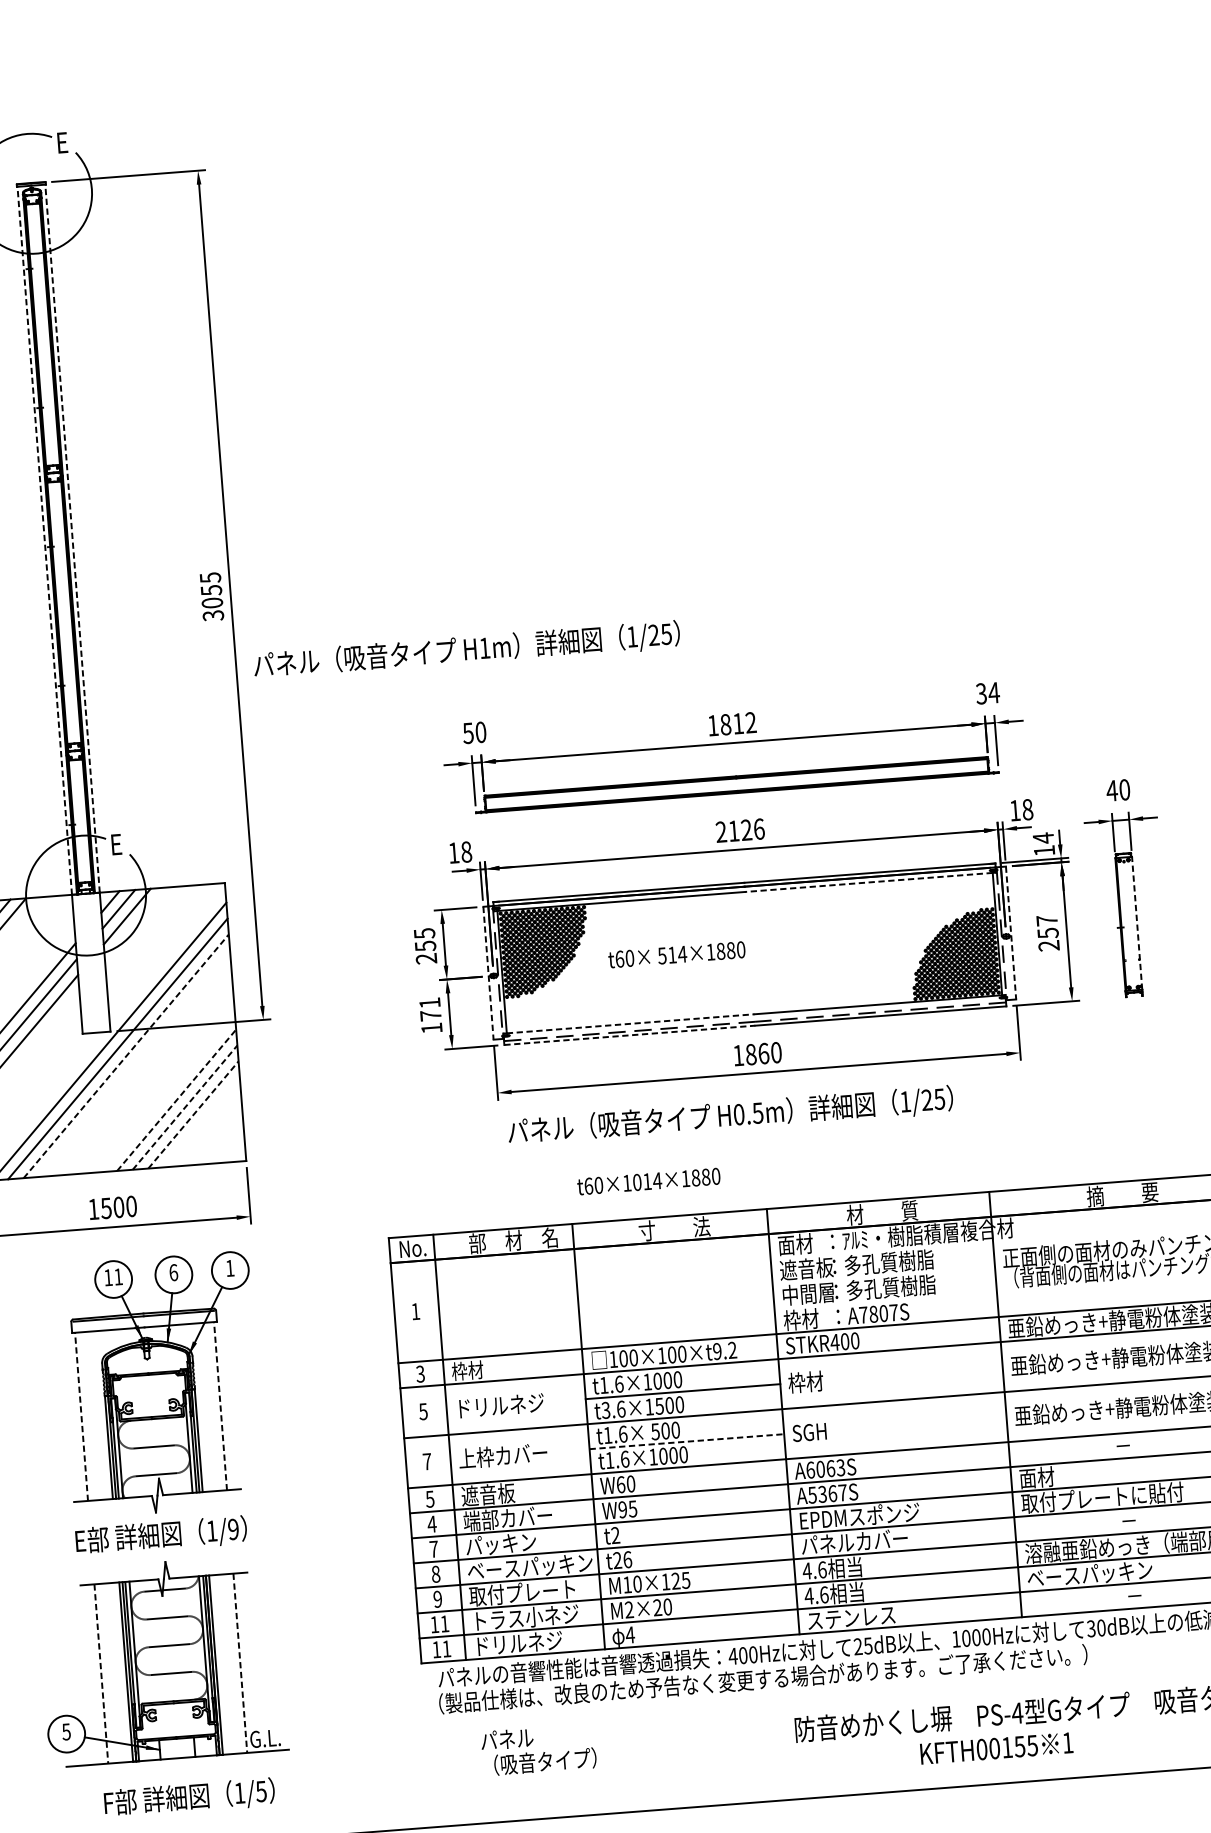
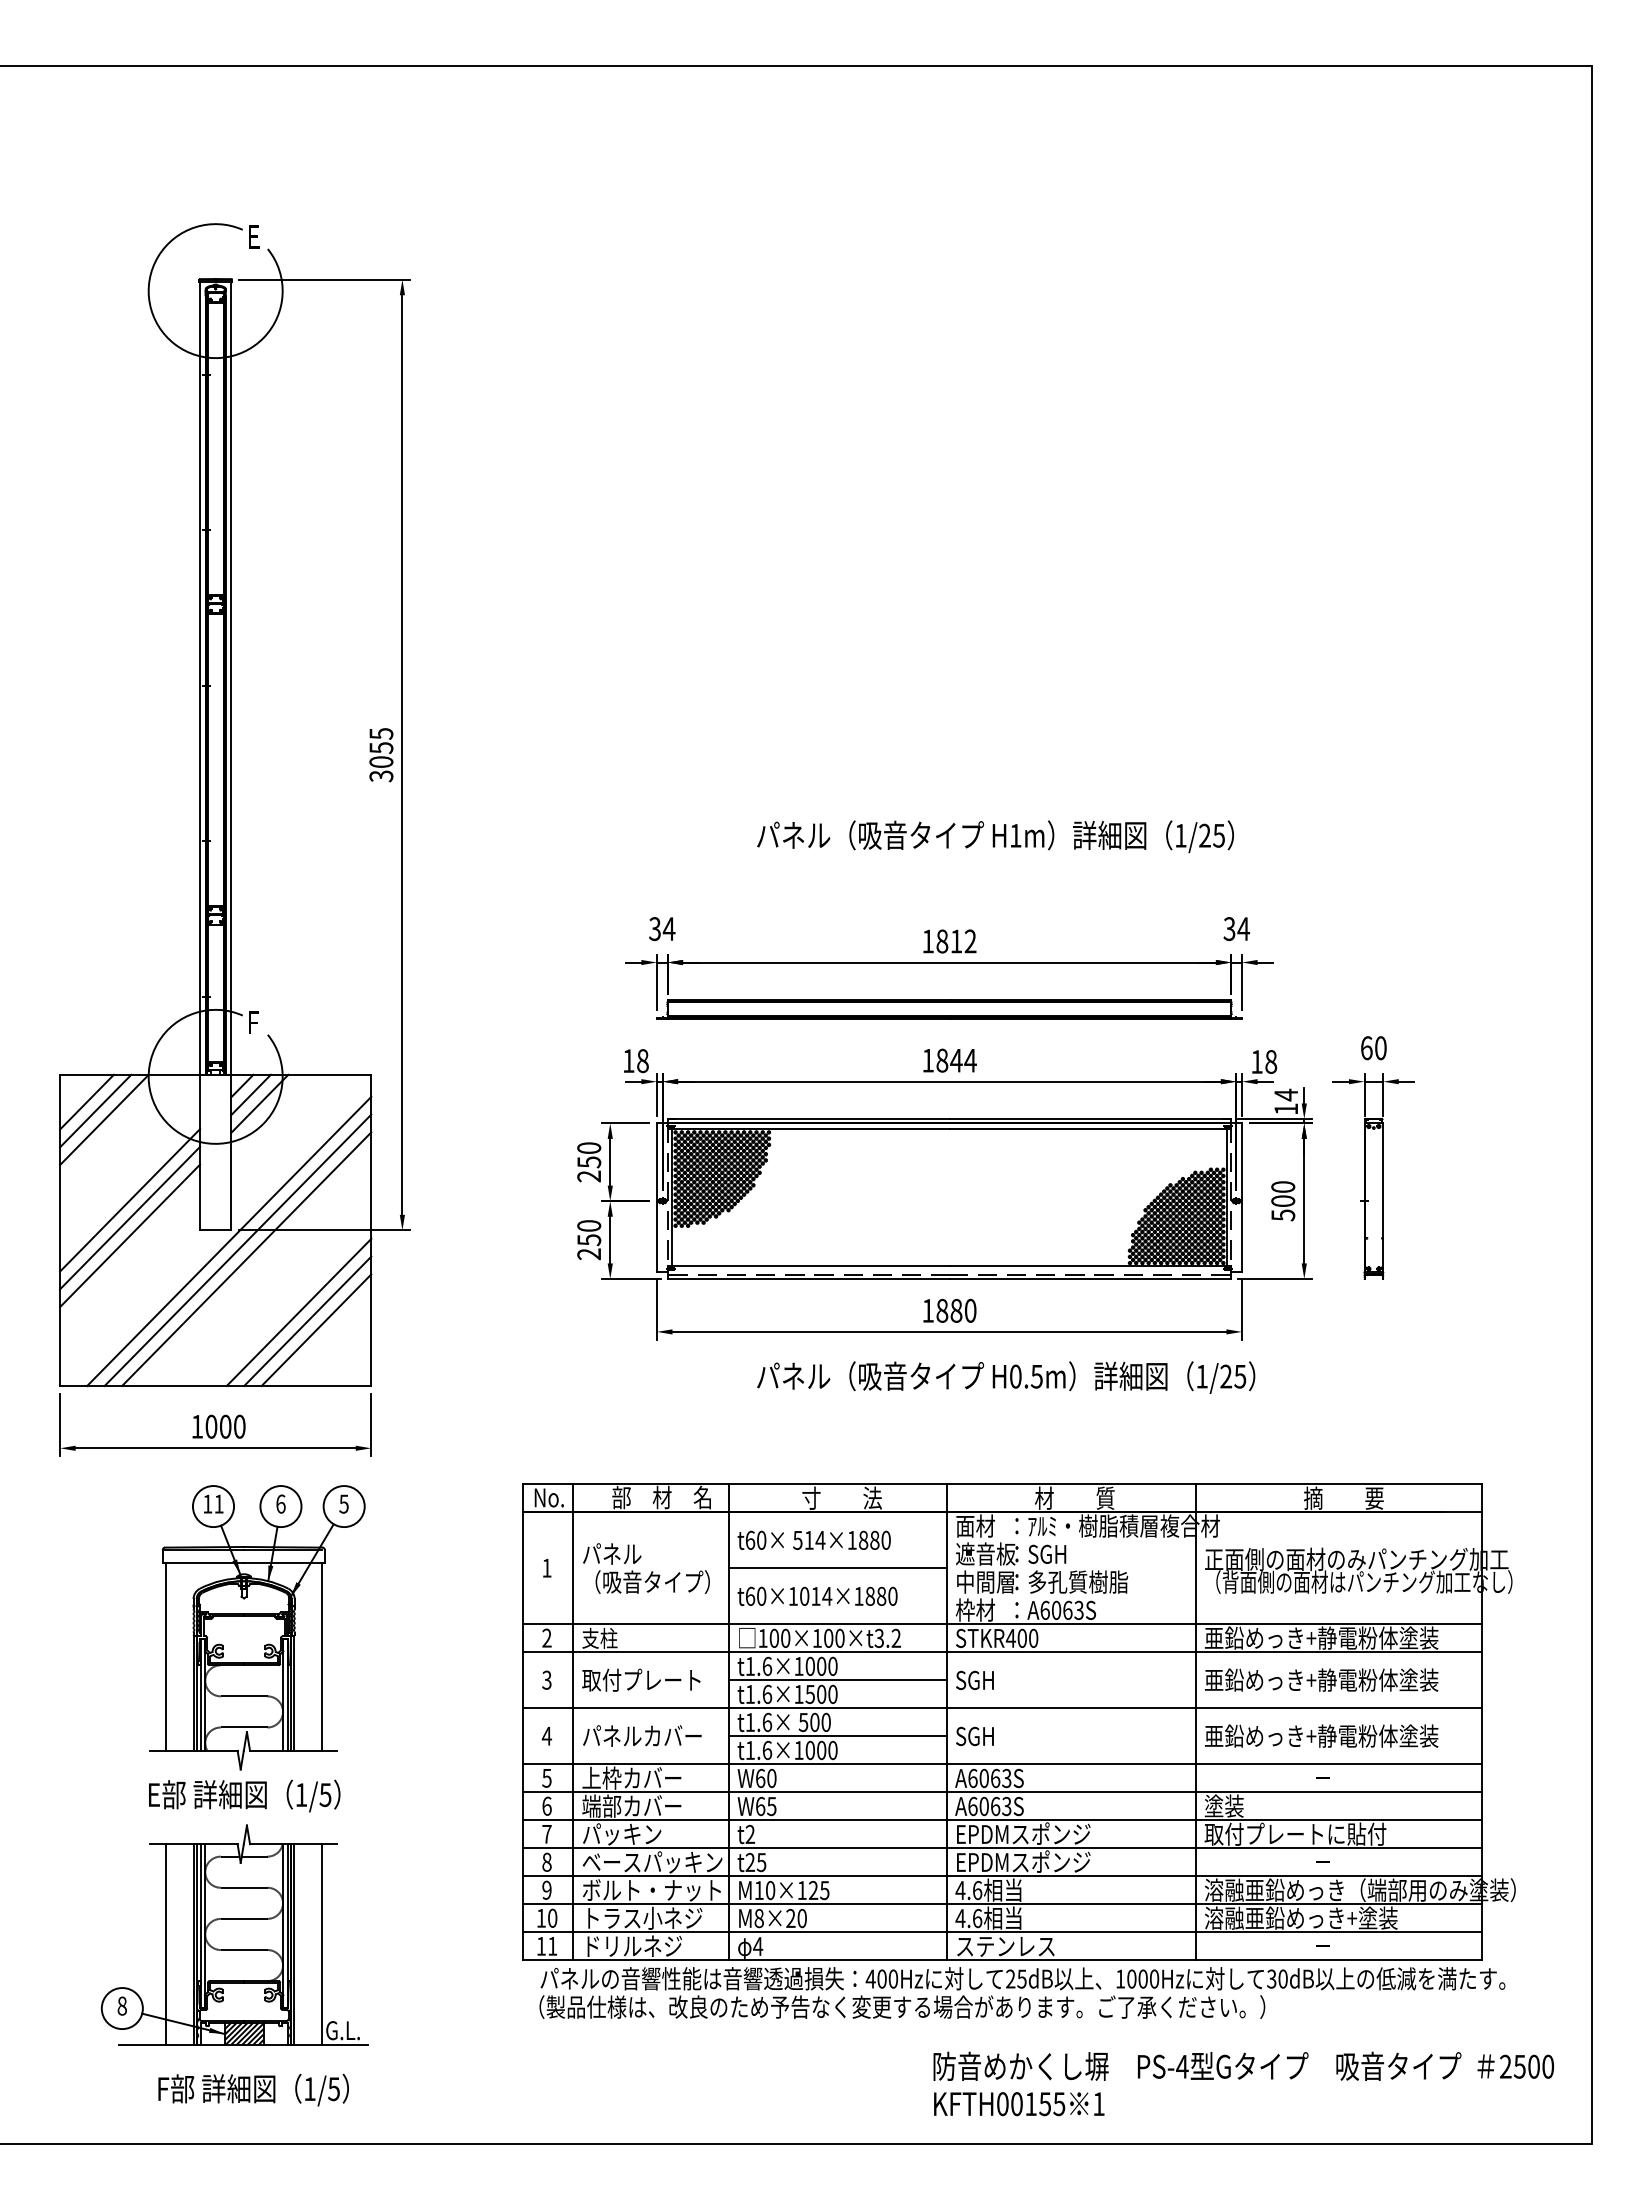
line: (72, 537) -> (231, 677), dashed -> solid
line: (45, 539) -> (200, 677), dashed -> solid
text: (466, 650) -> (995, 836), moved
text: (475, 733) -> (662, 929), 50 -> 34
text: (1111, 791) -> (1366, 1048), 40 -> 60
text: (740, 830) -> (949, 1060), 2126 -> 1844
text: (118, 848) -> (255, 1027), E -> F
line: (869, 882) -> (1088, 1129), dashed -> solid
line: (1137, 923) -> (1383, 1197), dashed -> solid
text: (424, 933) -> (589, 1148), 255 -> 250
line: (1011, 933) -> (1242, 1198), dashed -> solid
text: (1048, 933) -> (1283, 1201), 257 -> 500
text: (676, 954) -> (813, 1539), moved
line: (488, 973) -> (656, 1198), dashed -> solid
text: (431, 1016) -> (589, 1240), 171 -> 250
line: (630, 1024) -> (810, 1266), dashed -> solid
line: (629, 1035) -> (808, 1279), dashed -> solid
text: (763, 1053) -> (956, 1310), 1860 -> 1880
line: (126, 1056) -> (246, 1259), dashed -> solid
line: (177, 1100) -> (299, 1312), dashed -> solid
line: (184, 1107) -> (307, 1321), dashed -> solid
line: (193, 1114) -> (316, 1329), dashed -> solid
text: (730, 1116) -> (1006, 1377), moved
text: (648, 1180) -> (817, 1595), moved
text: (106, 1208) -> (211, 1426), 1500 -> 1000
text: (889, 1261) -> (1078, 1553), ：多孔質樹脂 -> ：SGH
text: (229, 1267) -> (343, 1503), 1 -> 5
line: (675, 1291) -> (837, 1568), added
text: (878, 1313) -> (1061, 1609), A7807S -> A6063S
text: (716, 1351) -> (878, 1638), 100×100×t9.2 -> 100×100×t3.2
text: (467, 1369) -> (599, 1637), 枠材 -> 支柱
text: (420, 1374) -> (546, 1638), 3 -> 2
text: (805, 1381) -> (974, 1679), 枠材 -> SGH
text: (507, 1404) -> (641, 1679), ドリルネジ -> 取付プレート
line: (220, 1406) -> (321, 1656), dashed -> solid
text: (605, 1410) -> (749, 1694), t3.6×1500 -> t1.6×1500
text: (422, 1411) -> (546, 1679), 5 -> 3
line: (81, 1416) -> (166, 1656), dashed -> solid
line: (686, 1442) -> (837, 1736), dashed -> solid
text: (511, 1454) -> (641, 1735), 上枠カバー -> パネルカバー
text: (426, 1462) -> (546, 1736), 7 -> 4
text: (1036, 1477) -> (1223, 1805), 面材 -> 塗装
text: (505, 1492) -> (631, 1777), 遮音板 -> 上枠カバー
text: (827, 1494) -> (989, 1806), A5367S -> A6063S
text: (622, 1509) -> (760, 1806), W95 -> W65
text: (431, 1523) -> (546, 1805), 4 -> 6
text: (233, 1528) -> (325, 1794), 1/9 -> 1/5
text: (861, 1540) -> (1023, 1861), パネルカバー -> EPDMスポンジ
text: (627, 1559) -> (761, 1862), t26 -> t25
text: (1113, 1571) -> (1301, 1917), ベースパッキン -> 溶融亜鉛めっき+塗装
text: (531, 1591) -> (651, 1889), 取付プレート -> ボルト・ナット
text: (628, 1609) -> (758, 1918), M2×20 -> M8×20
text: (444, 1623) -> (552, 1917), 11 -> 10
line: (240, 1664) -> (321, 1945), dashed -> solid
line: (101, 1674) -> (166, 1945), dashed -> solid
text: (65, 1731) -> (121, 2005), 5 -> 8
hatch: (176, 1748) -> (243, 2033), added
text: (996, 1748) -> (1019, 2104), moved
text: (538, 1749) -> (646, 1568), moved

